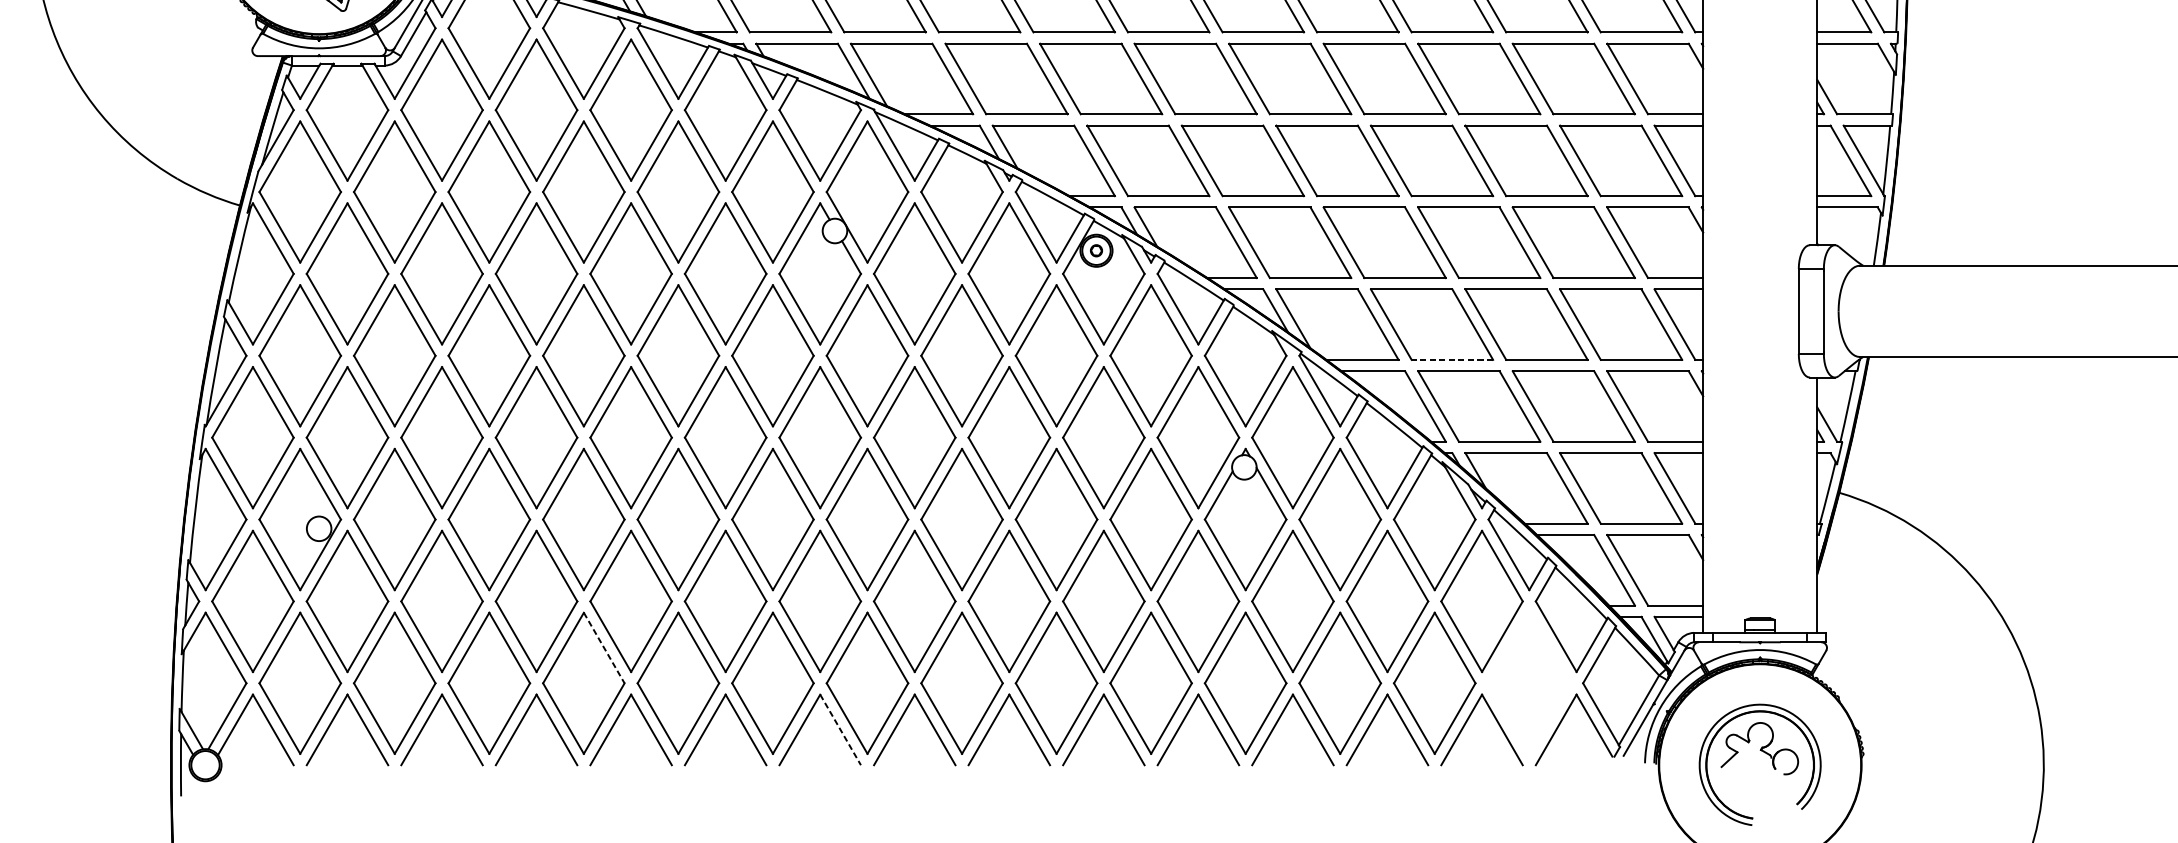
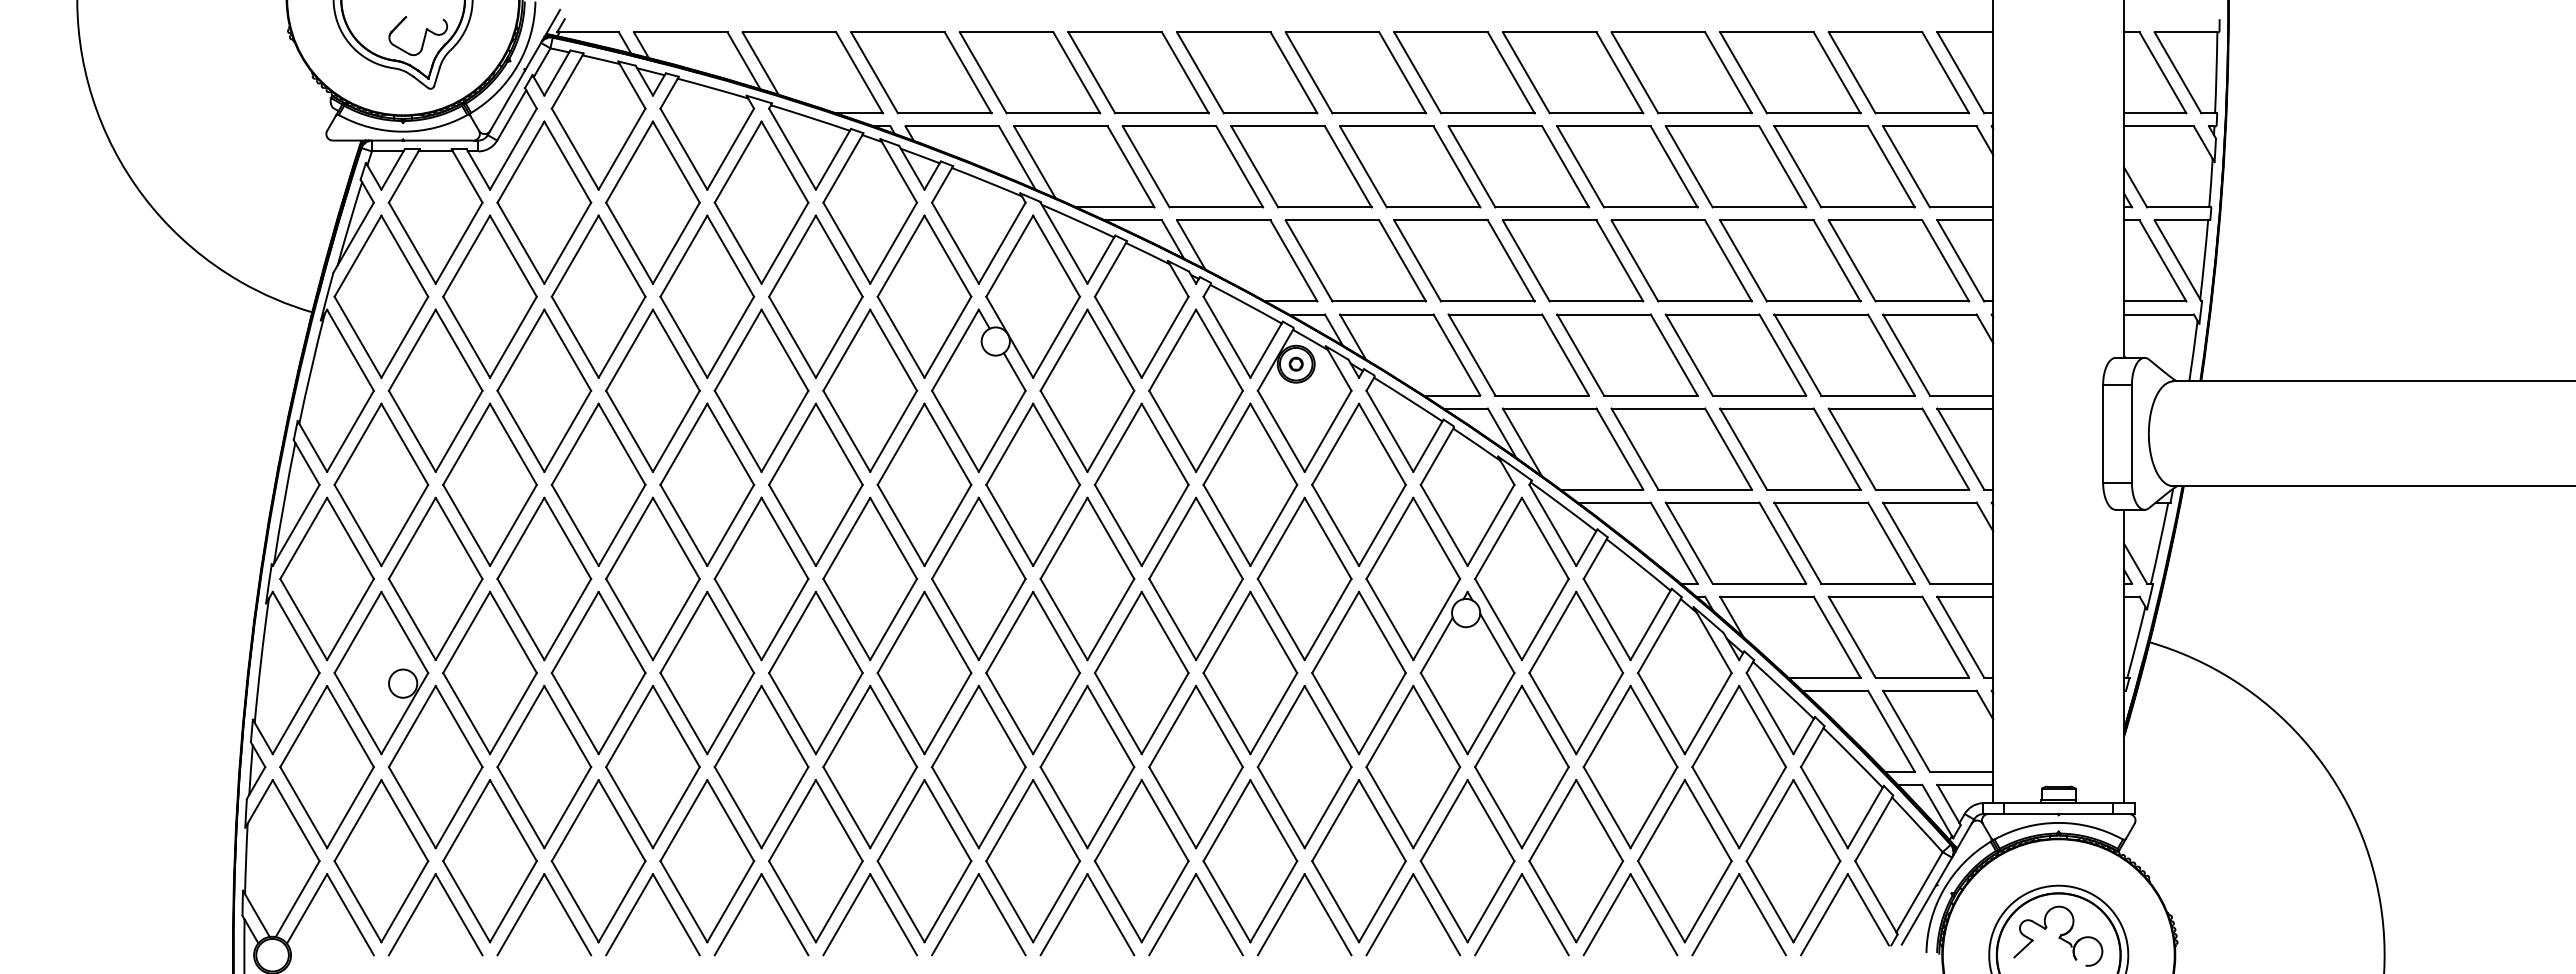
line: (1452, 359) -> (1705, 489), dashed -> solid
line: (604, 647) -> (730, 820), dashed -> solid
part: (1529, 683) -> (1793, 861), added
line: (840, 729) -> (1002, 914), dashed -> solid

